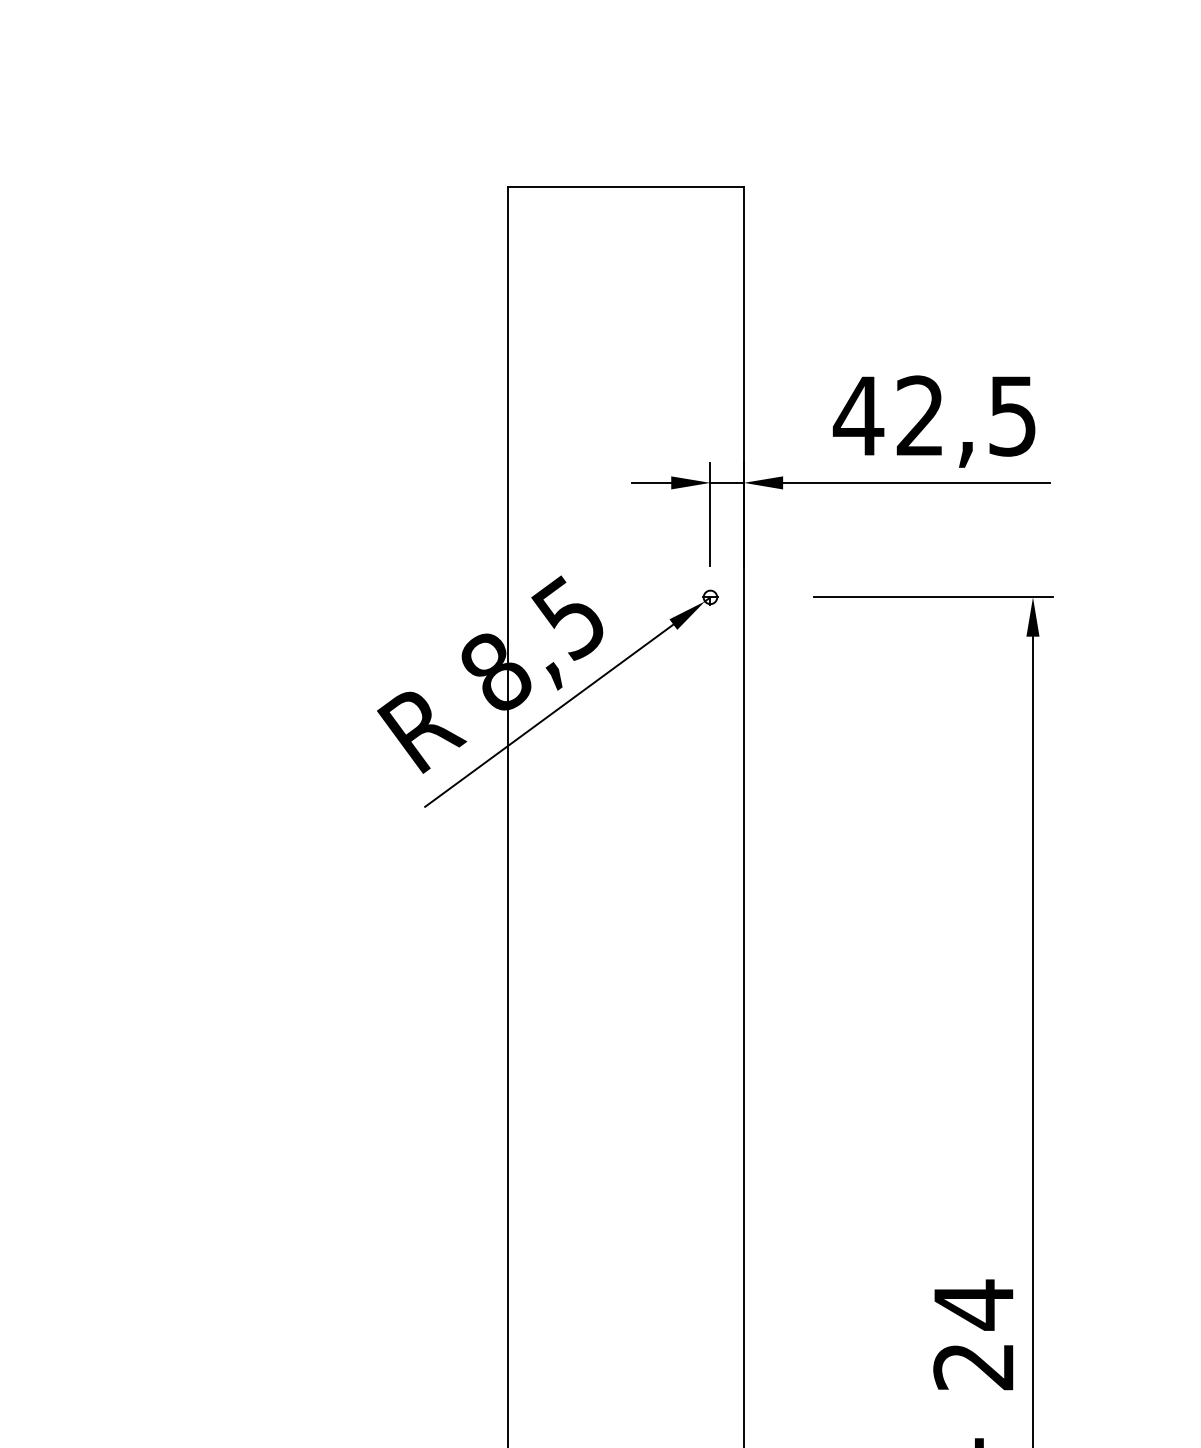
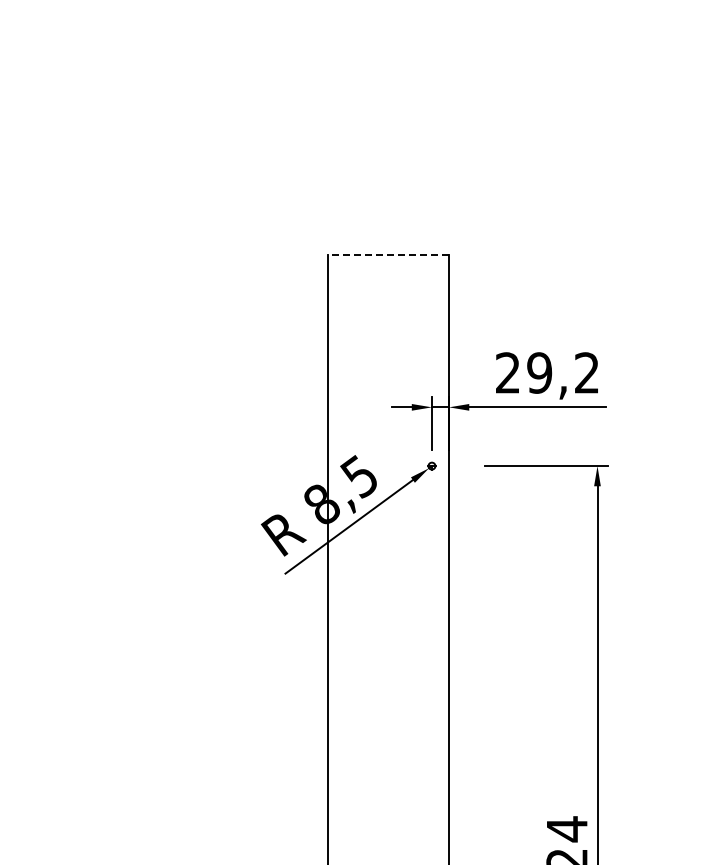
line: (625, 187) -> (388, 255), solid -> dashed
text: (933, 414) -> (546, 372), 42,5 -> 29,2

